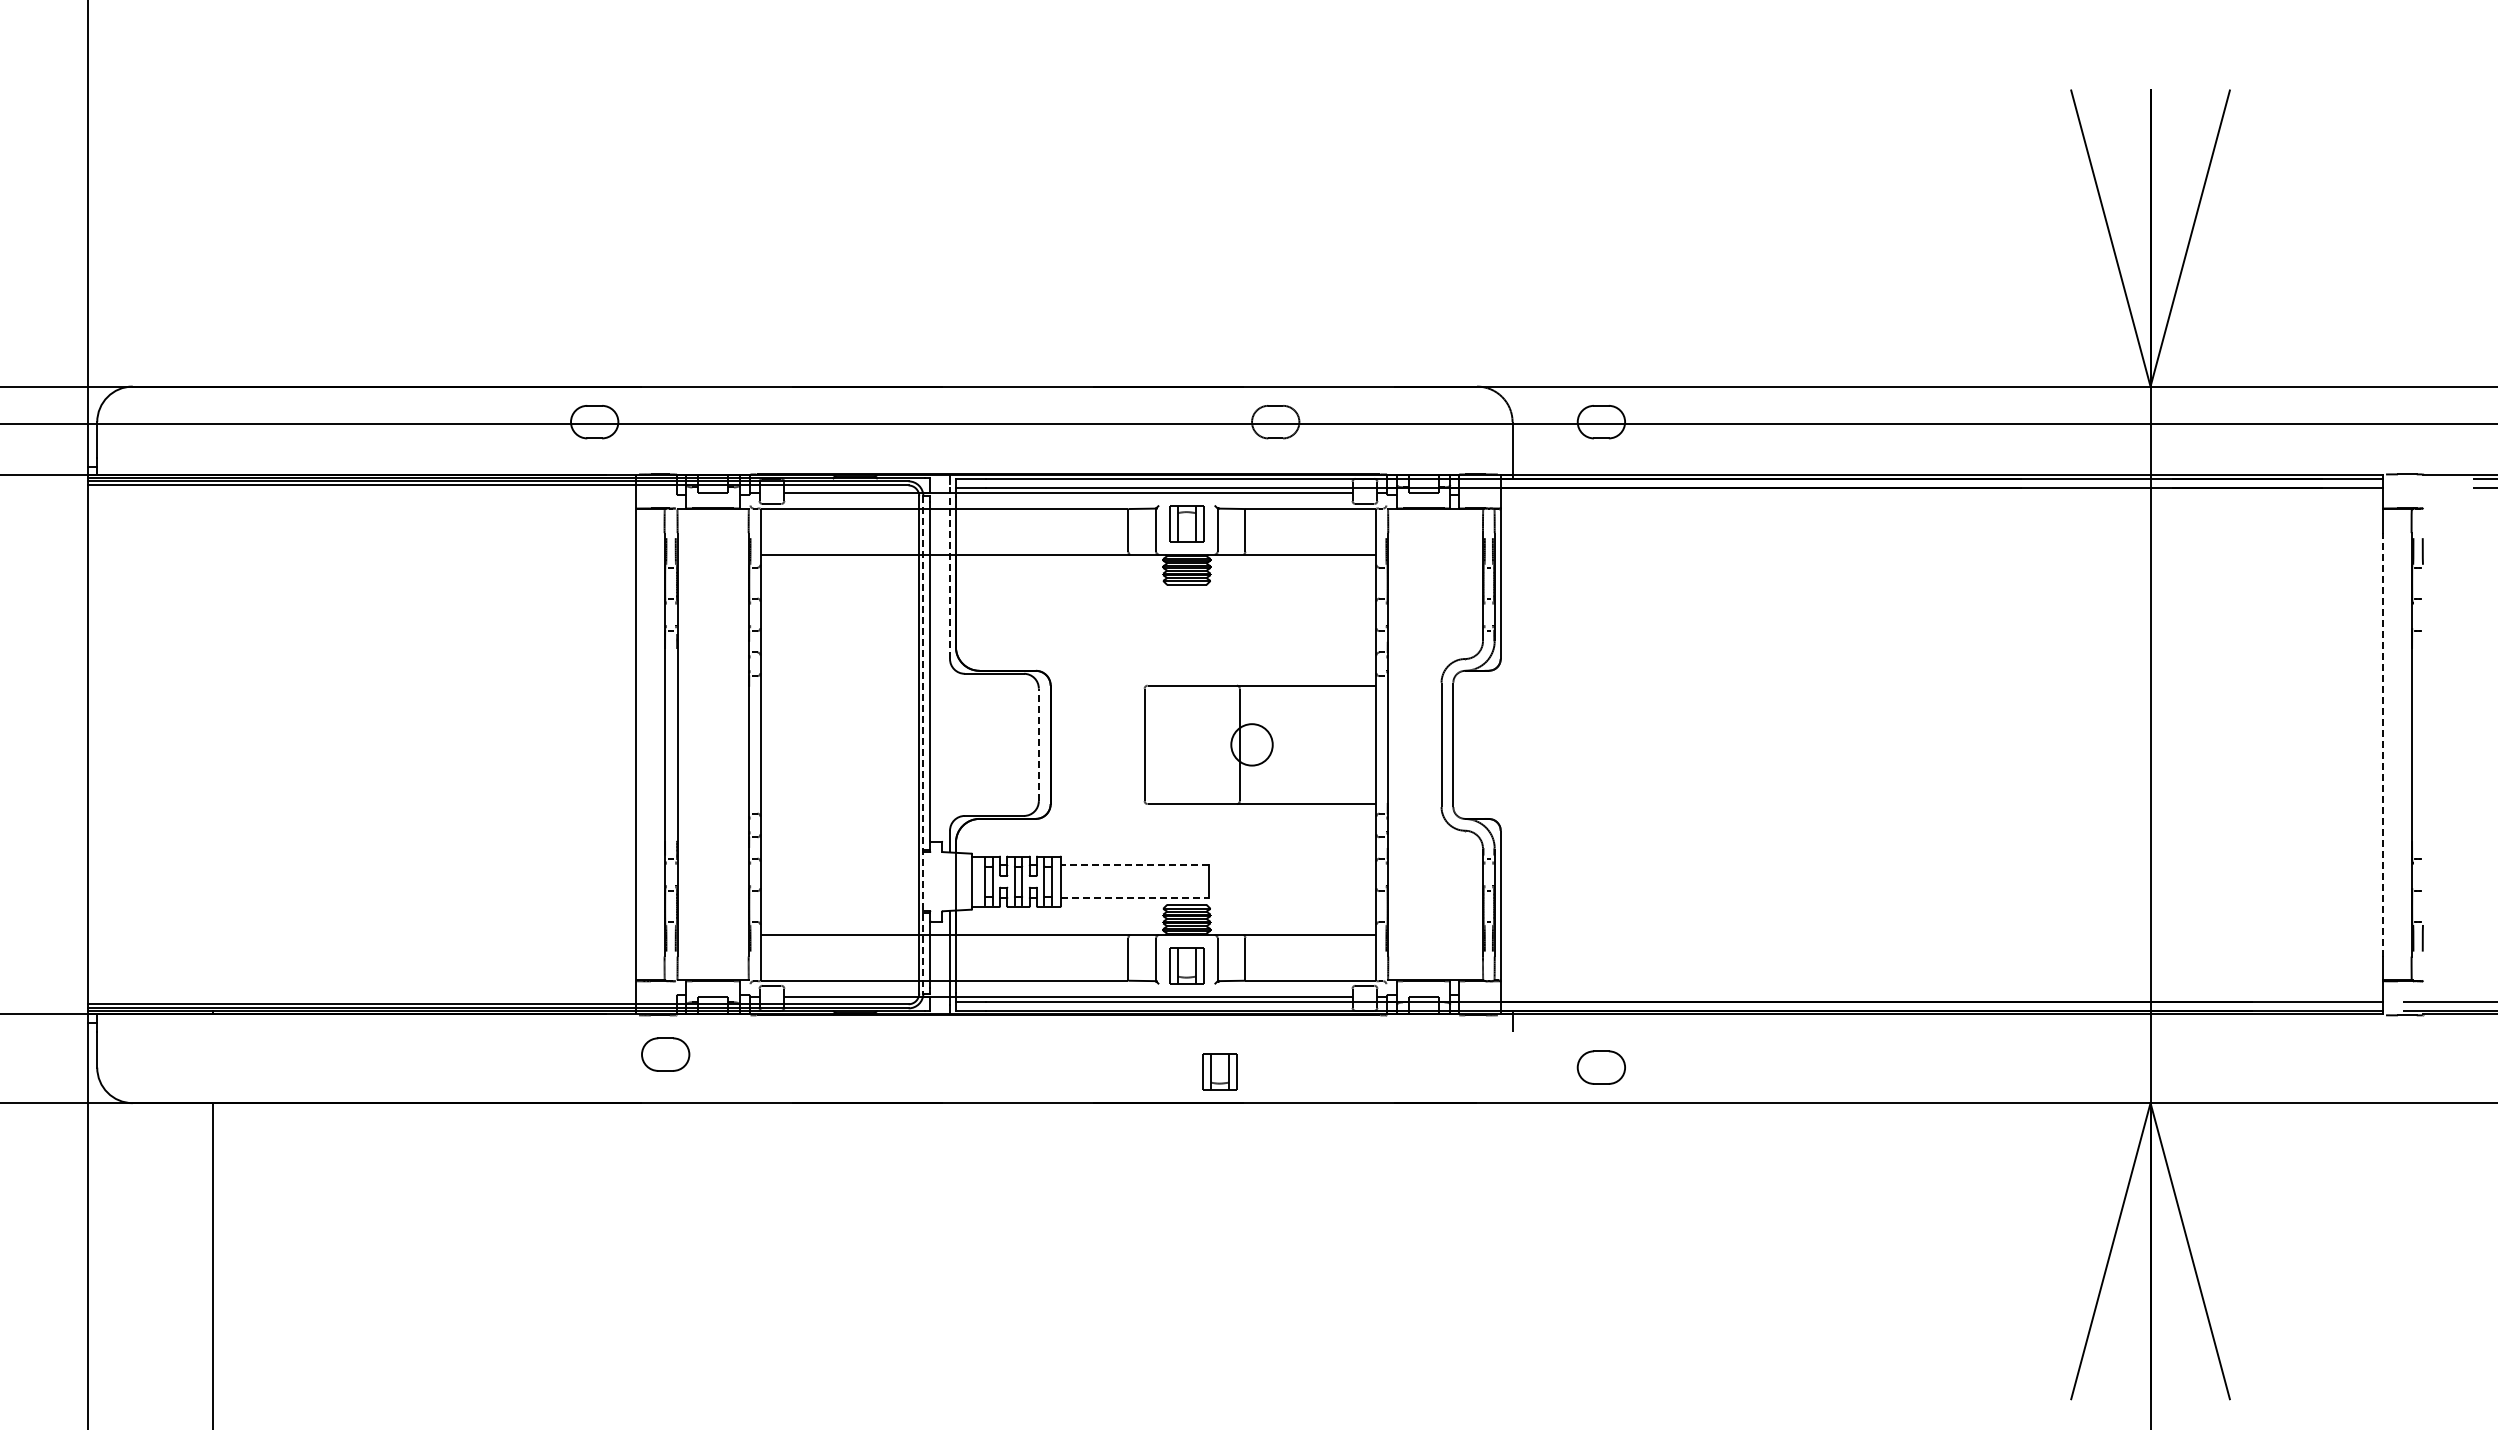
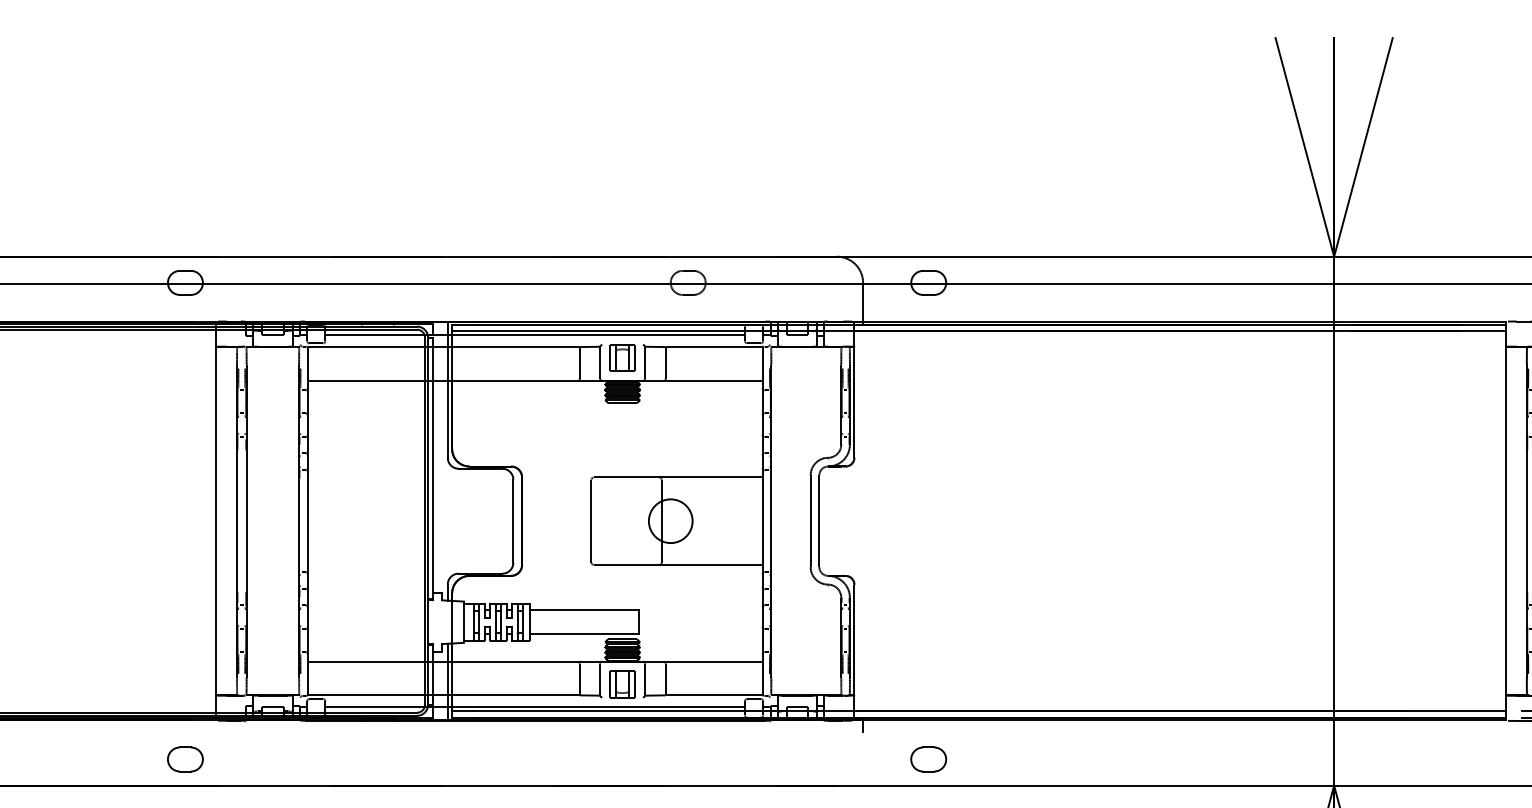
line: (950, 571) -> (448, 393), dashed -> solid
line: (923, 744) -> (428, 520), dashed -> solid
line: (1038, 744) -> (513, 520), dashed -> solid
circle: (1251, 744) -> (670, 520), size x1.43
line: (2383, 744) -> (1506, 520), dashed -> solid
line: (1134, 865) -> (583, 610), dashed -> solid
line: (1135, 897) -> (584, 633), dashed -> solid
part: (665, 1054) -> (185, 759), moved
part: (1219, 1071) -> (646, 762), removed

